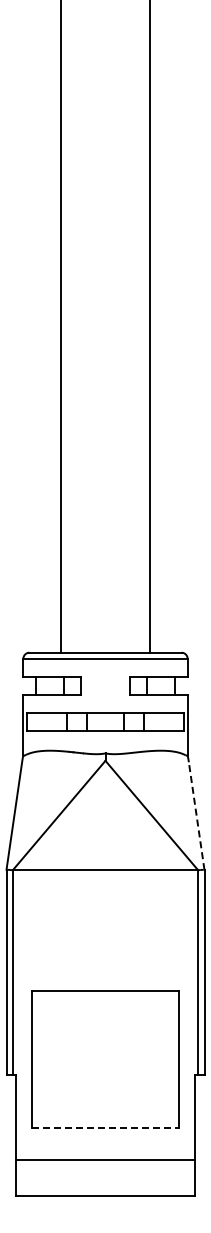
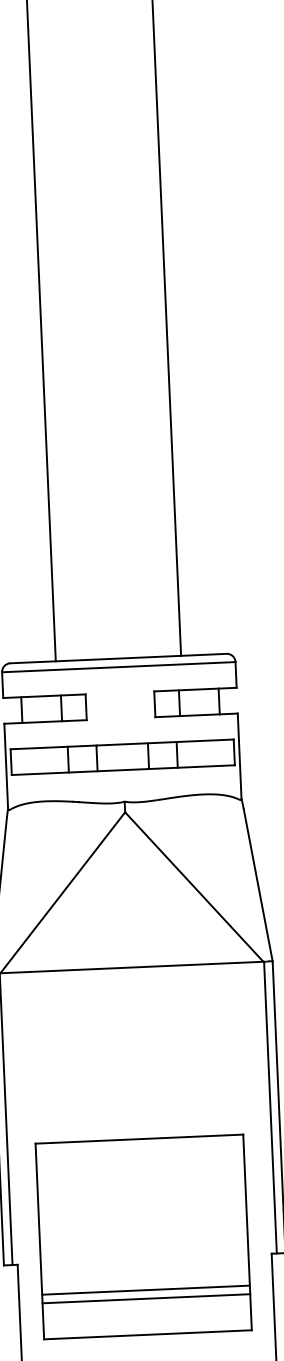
line: (196, 815) -> (257, 884), dashed -> solid
line: (105, 1097) -> (146, 1290), added
line: (105, 1103) -> (146, 1299), added
line: (105, 1128) -> (147, 1334), dashed -> solid

